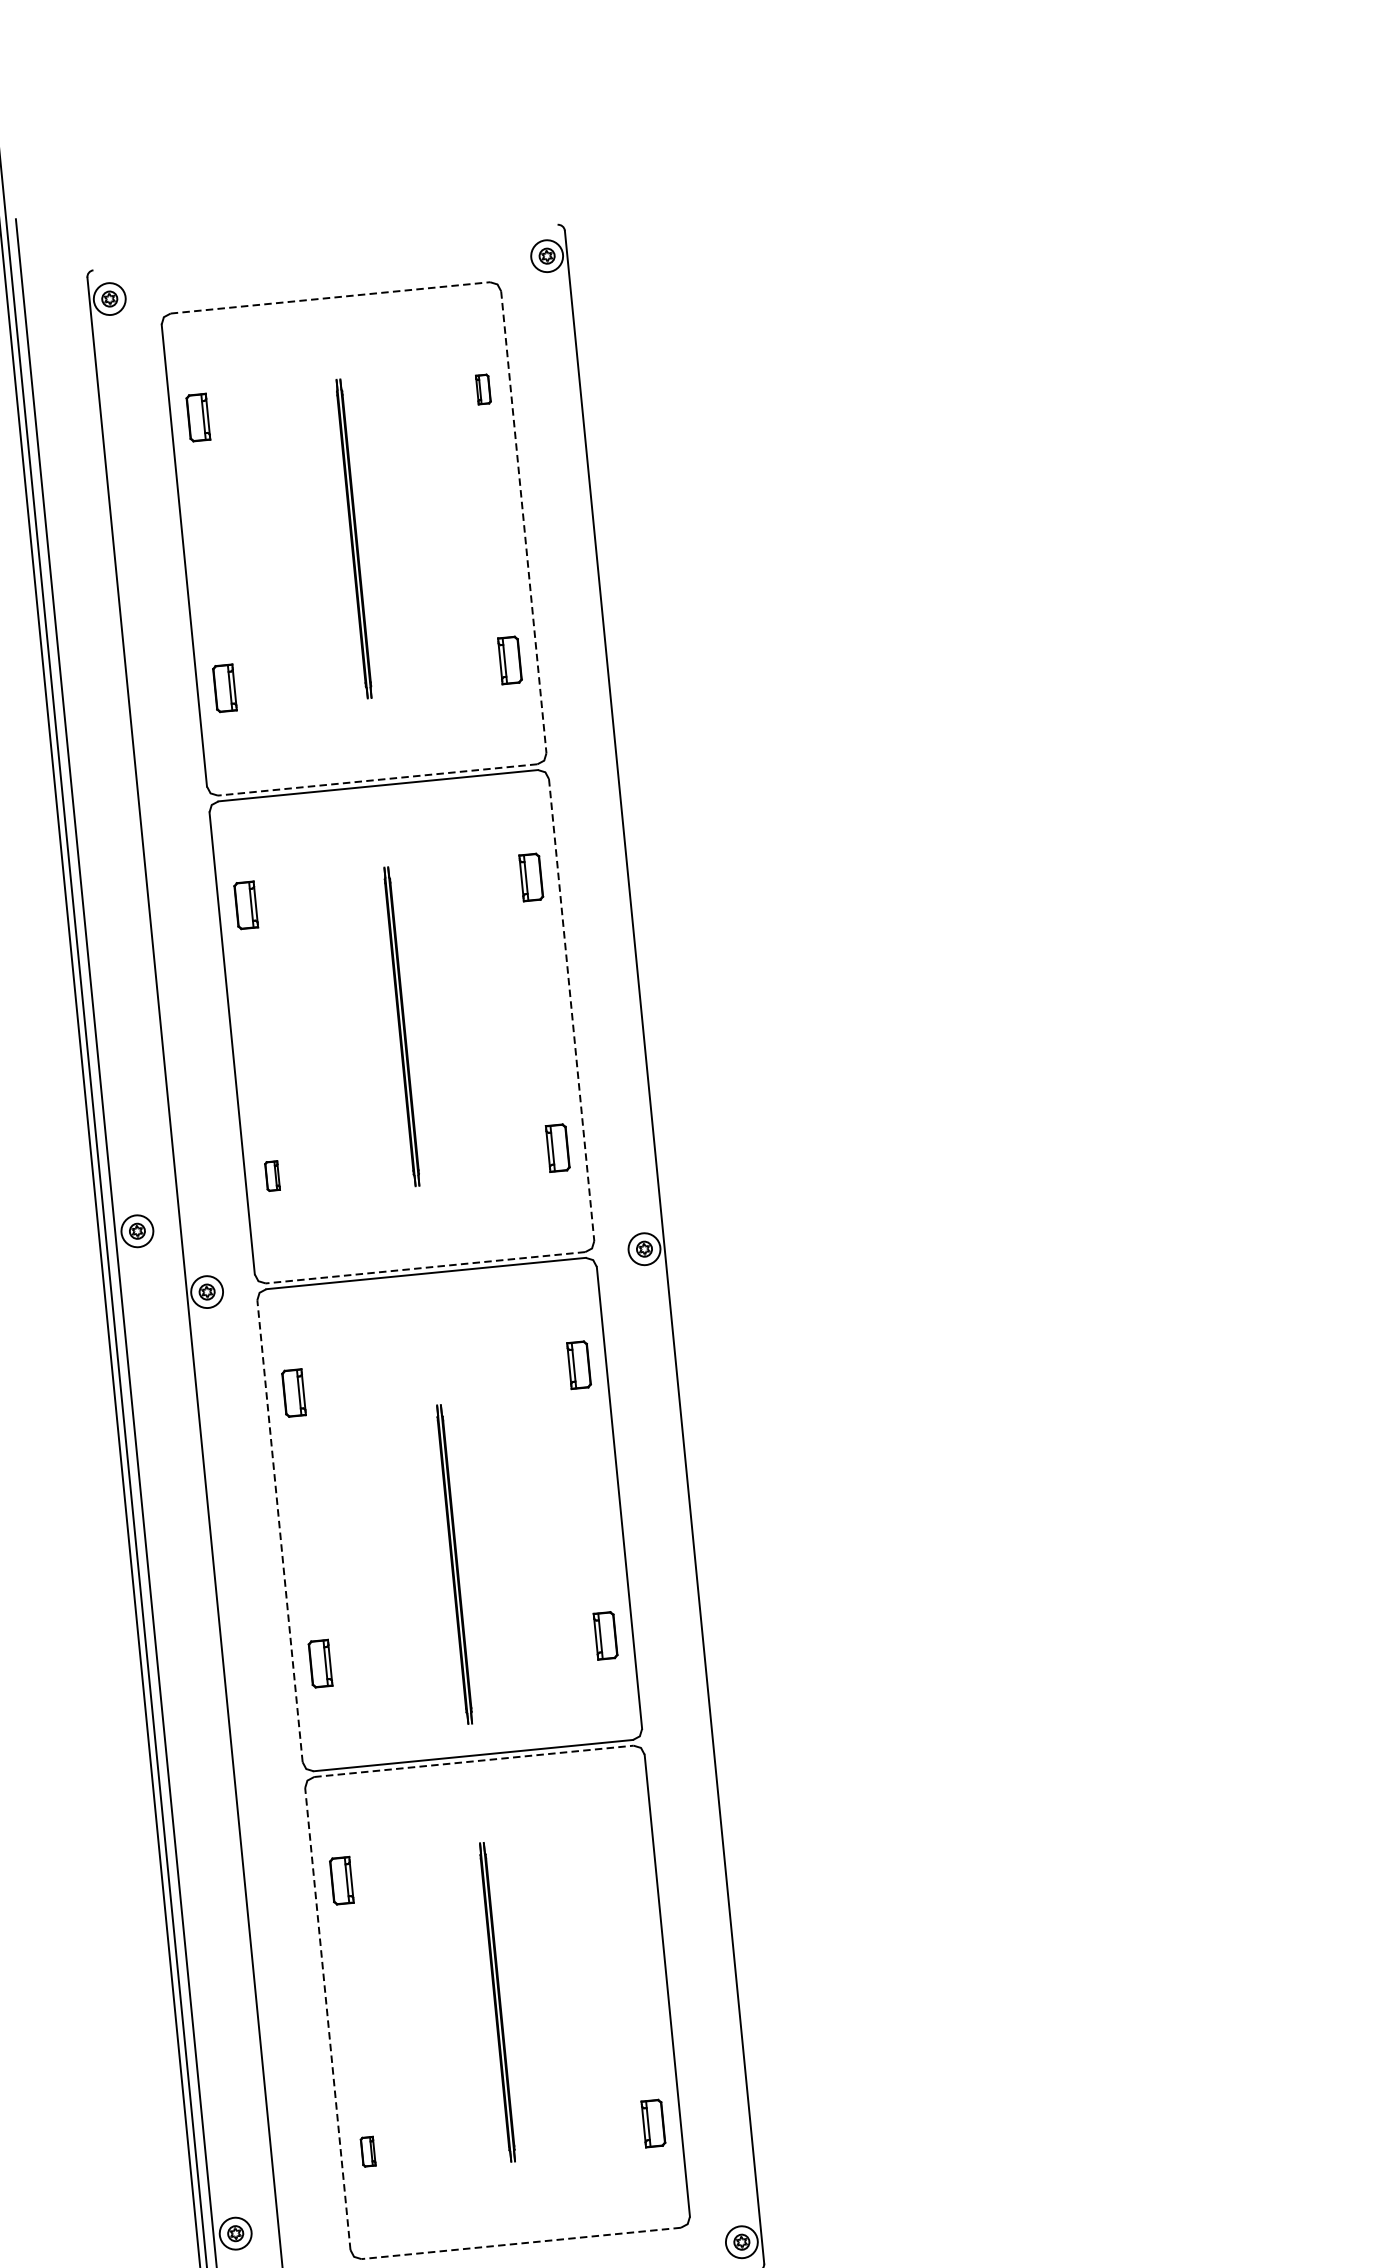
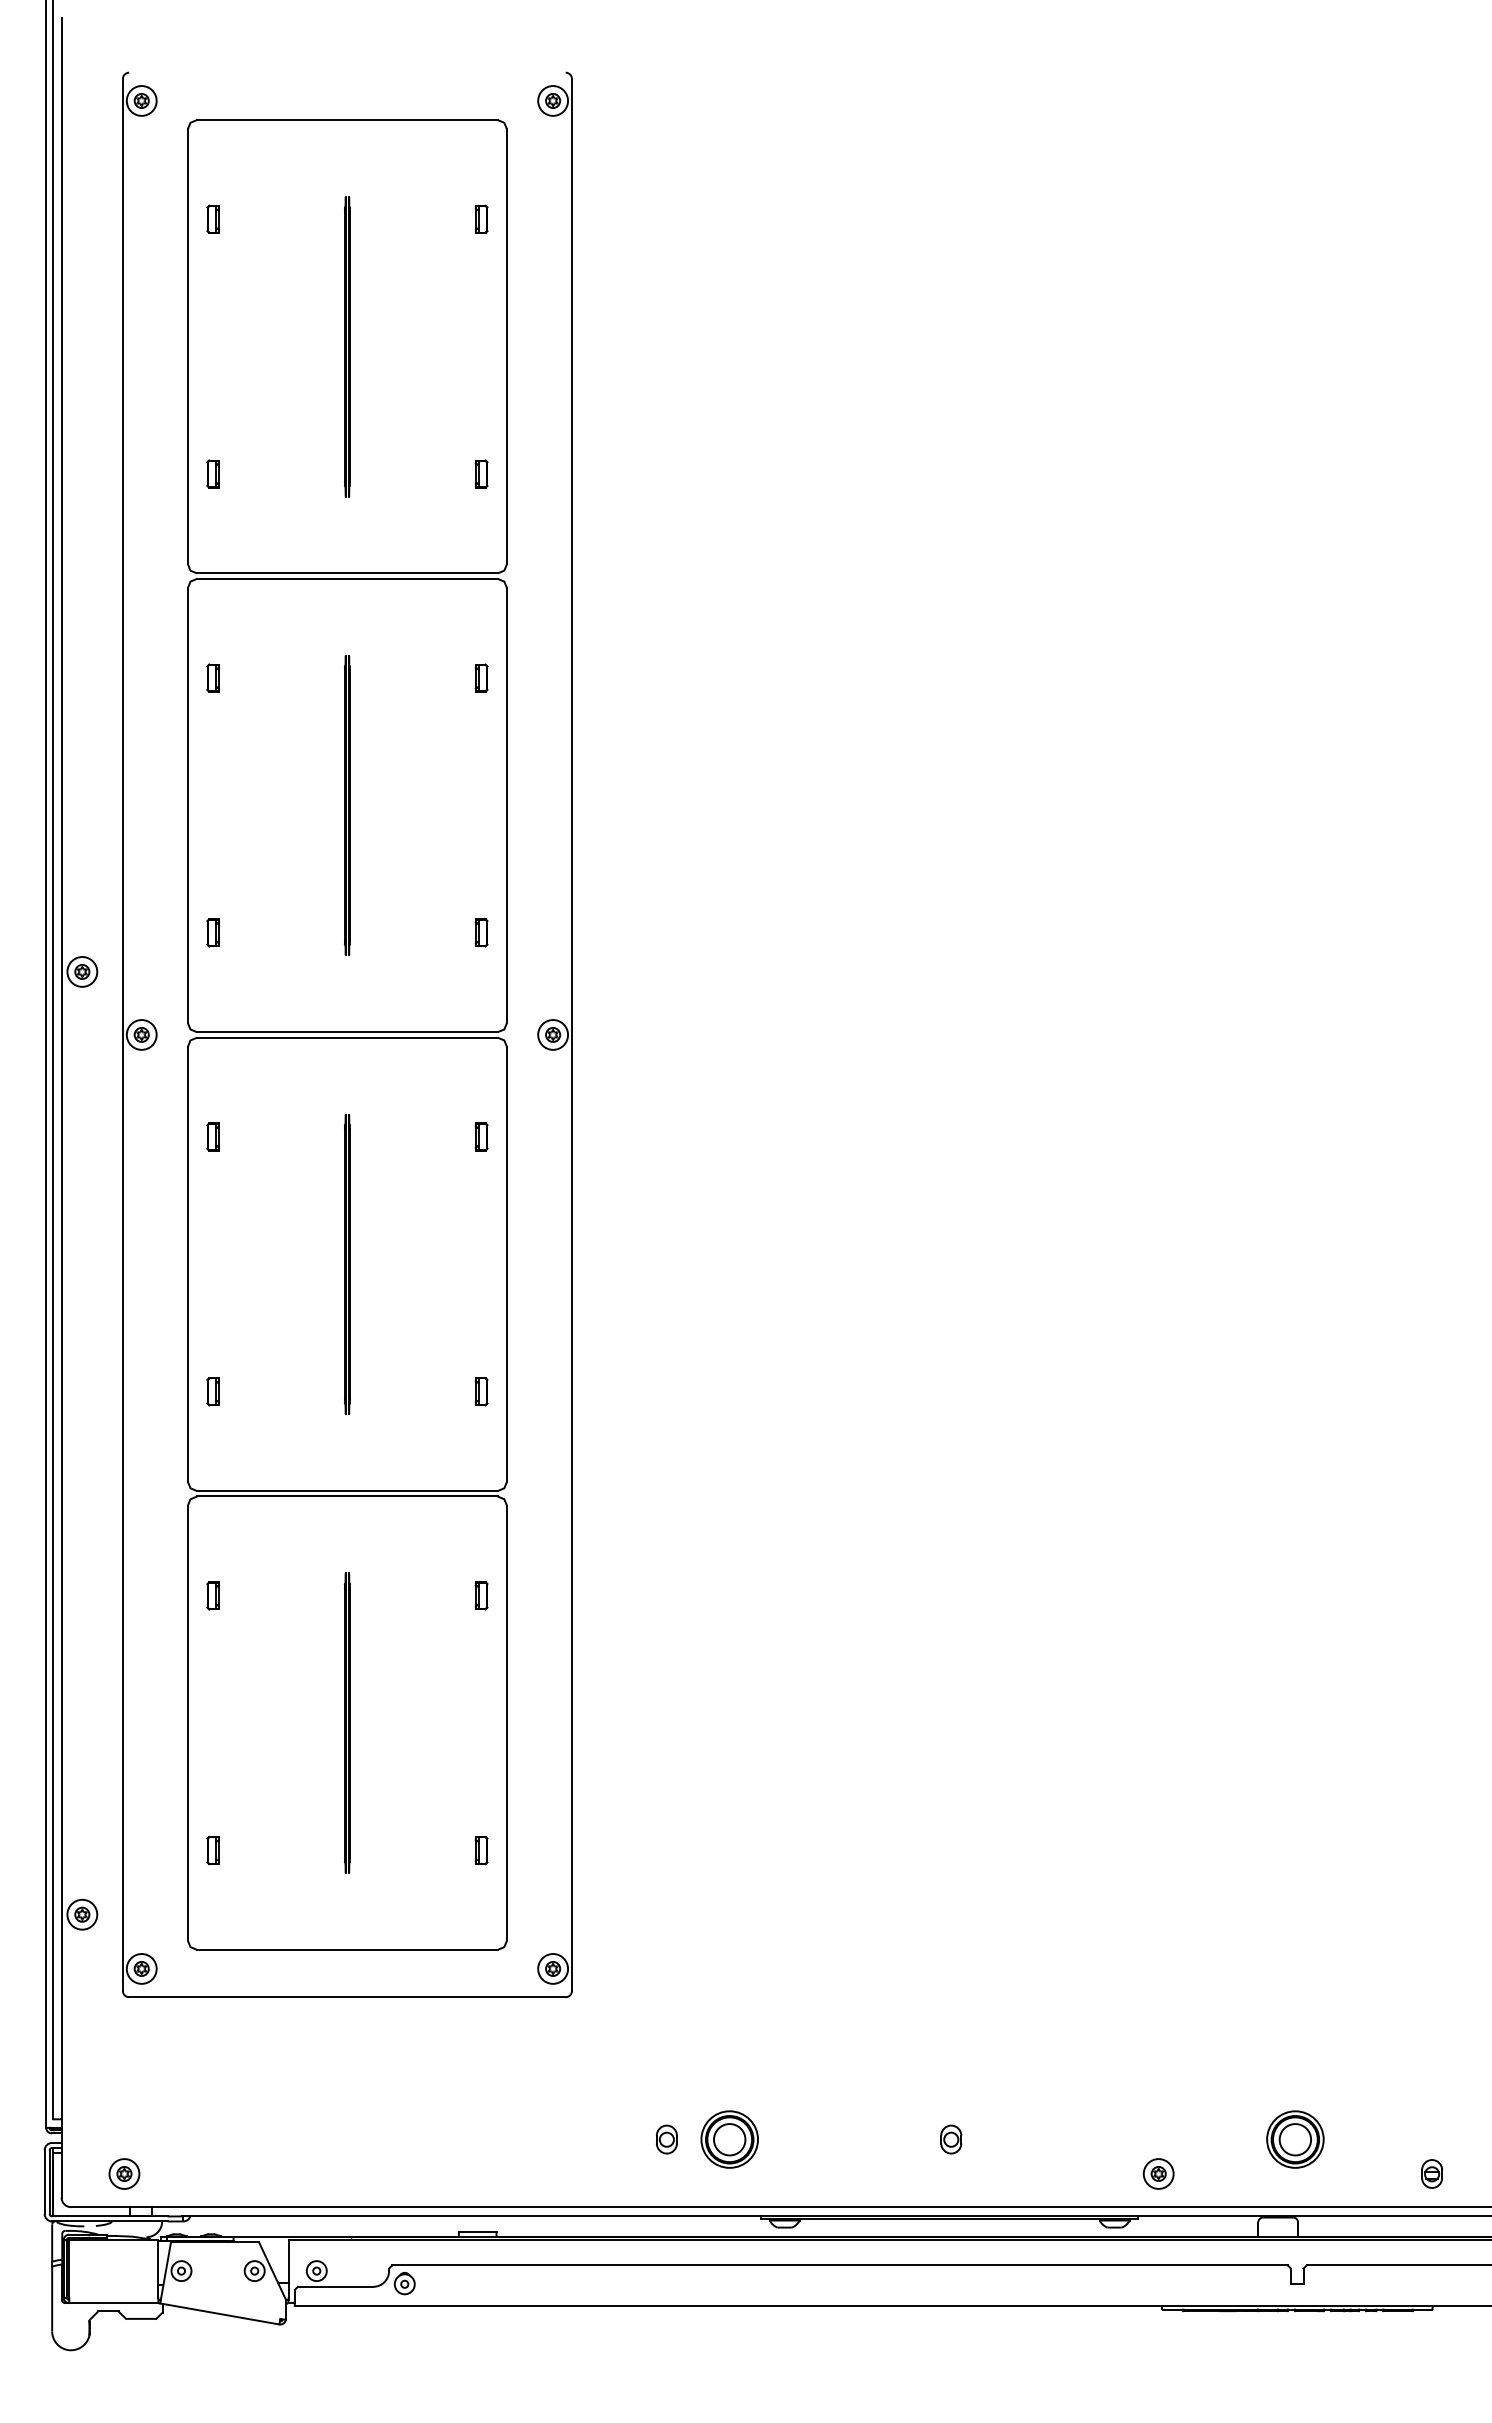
line: (330, 298) -> (347, 120), dashed -> solid
part: (197, 416) -> (212, 218), size x0.62
line: (524, 523) -> (507, 347), dashed -> solid
part: (509, 659) -> (481, 473), size x0.62
part: (223, 687) -> (212, 473), size x0.62
line: (376, 780) -> (346, 573), dashed -> solid
part: (531, 876) -> (481, 677), size x0.62
part: (245, 904) -> (212, 677), size x0.62
line: (572, 1011) -> (507, 806), dashed -> solid
part: (557, 1147) -> (481, 932), size x0.62
line: (424, 1268) -> (346, 1032), dashed -> solid
part: (578, 1364) -> (481, 1136), size x0.62
part: (292, 1392) -> (212, 1136), size x0.62
line: (279, 1530) -> (187, 1263), dashed -> solid
part: (454, 1564) -> (347, 1264), moved
part: (605, 1635) -> (481, 1391), size x0.62
part: (319, 1663) -> (212, 1391), size x0.62
line: (474, 1761) -> (347, 1496), dashed -> solid
part: (626, 1852) -> (481, 1595), added
part: (340, 1880) -> (212, 1595), size x0.62
line: (327, 2018) -> (187, 1722), dashed -> solid
part: (653, 2123) -> (481, 1850), size x0.62
line: (520, 2243) -> (346, 1949), dashed -> solid

